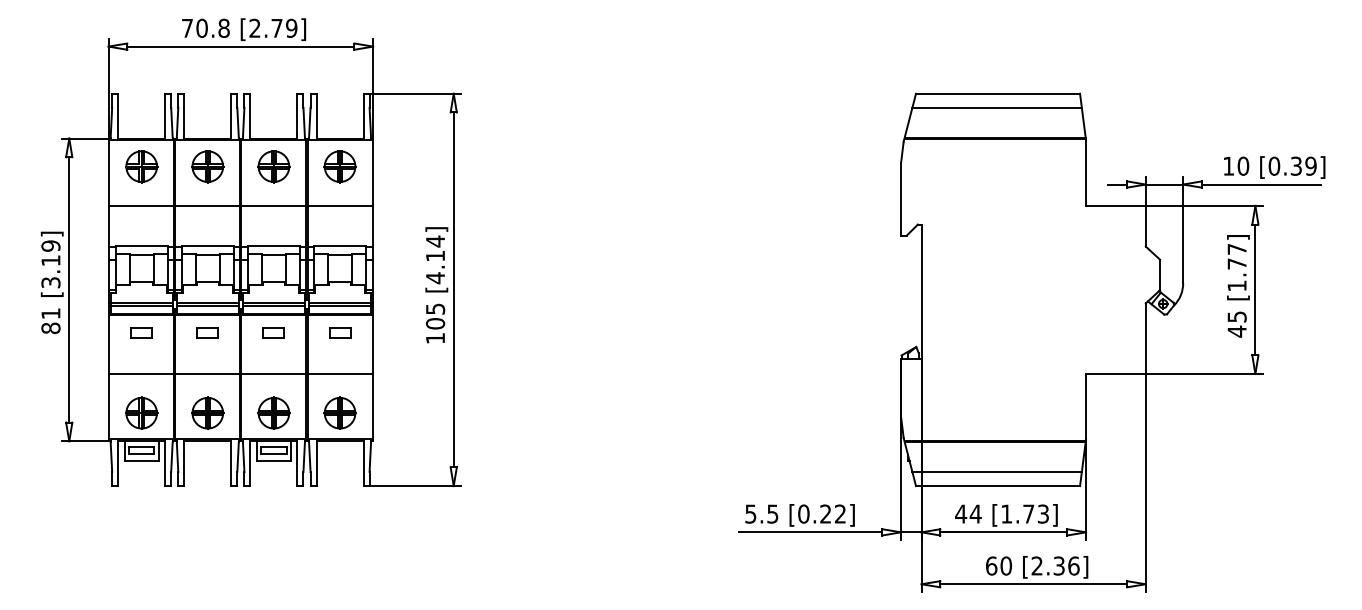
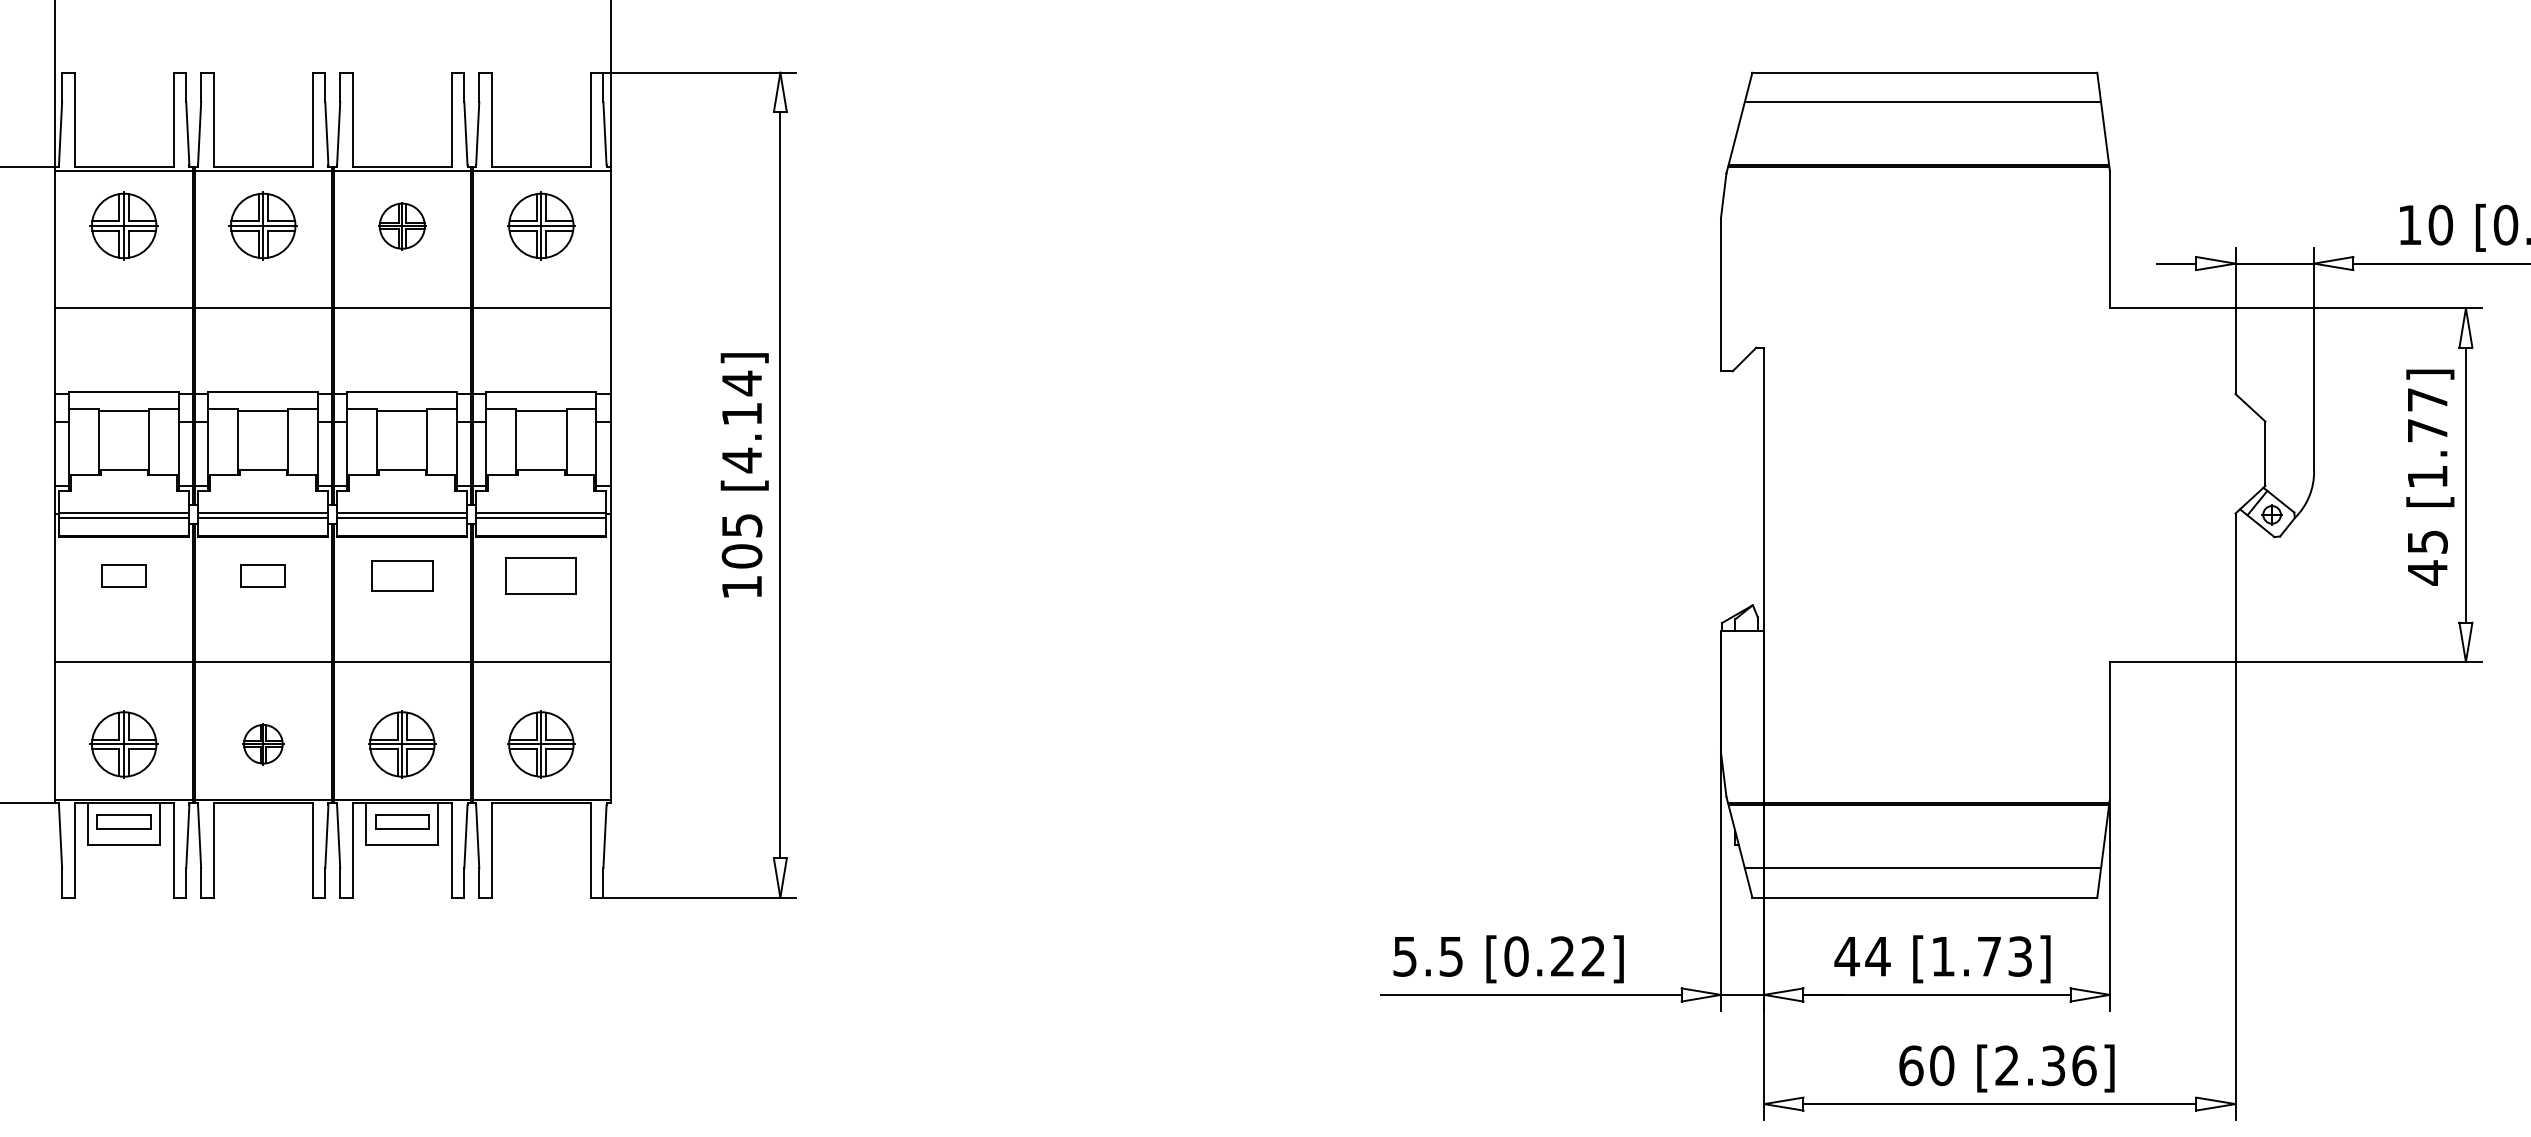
part: (273, 166) -> (401, 225), size x0.7
part: (273, 332) -> (401, 574), size x1.4
part: (340, 332) -> (542, 574), size x1.6
part: (207, 412) -> (262, 742), size x0.6

